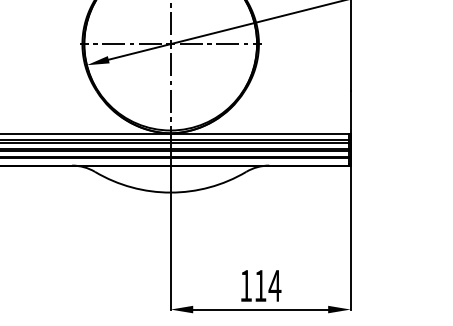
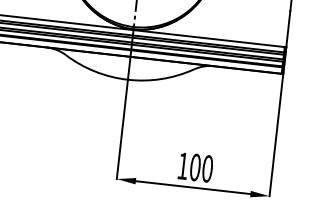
text: (267, 285) -> (201, 167), 114 -> 100

